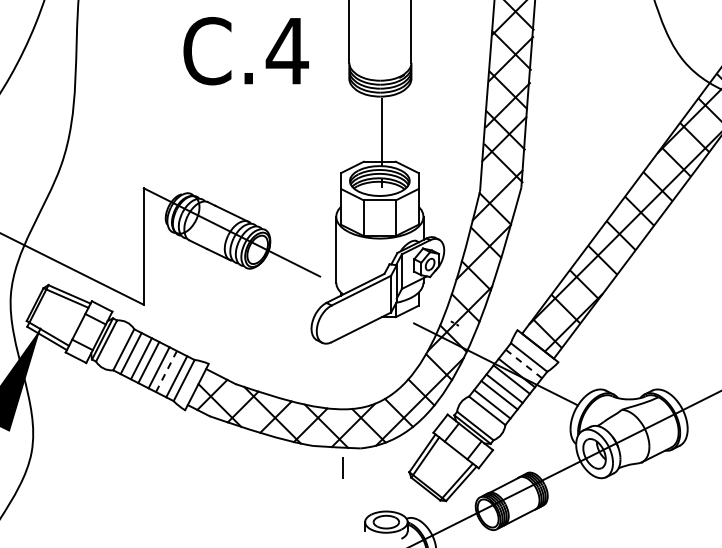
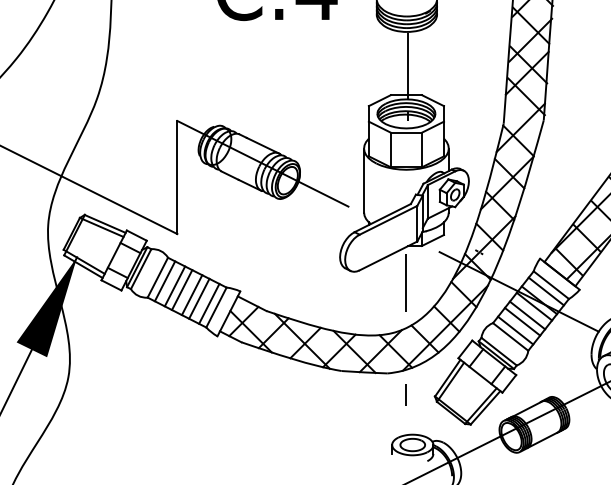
line: (379, 355) -> (406, 283), added
line: (523, 363) -> (545, 291), dashed -> solid
line: (166, 371) -> (199, 298), dashed -> solid
line: (342, 467) -> (405, 394), moved

